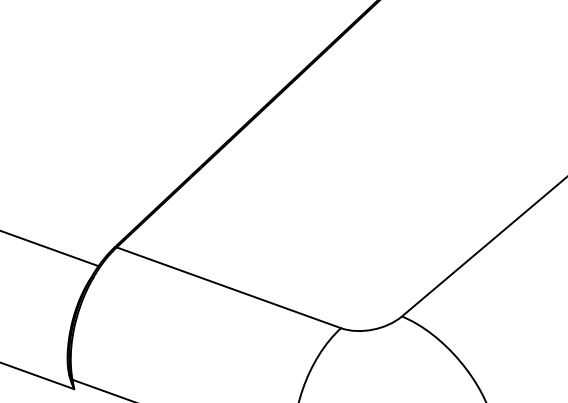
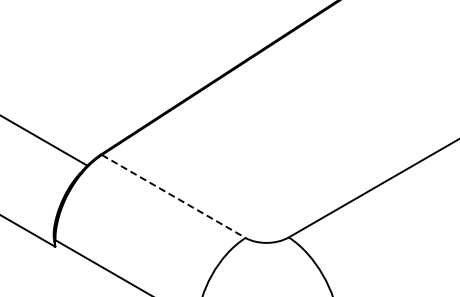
line: (228, 287) -> (173, 196), solid -> dashed

